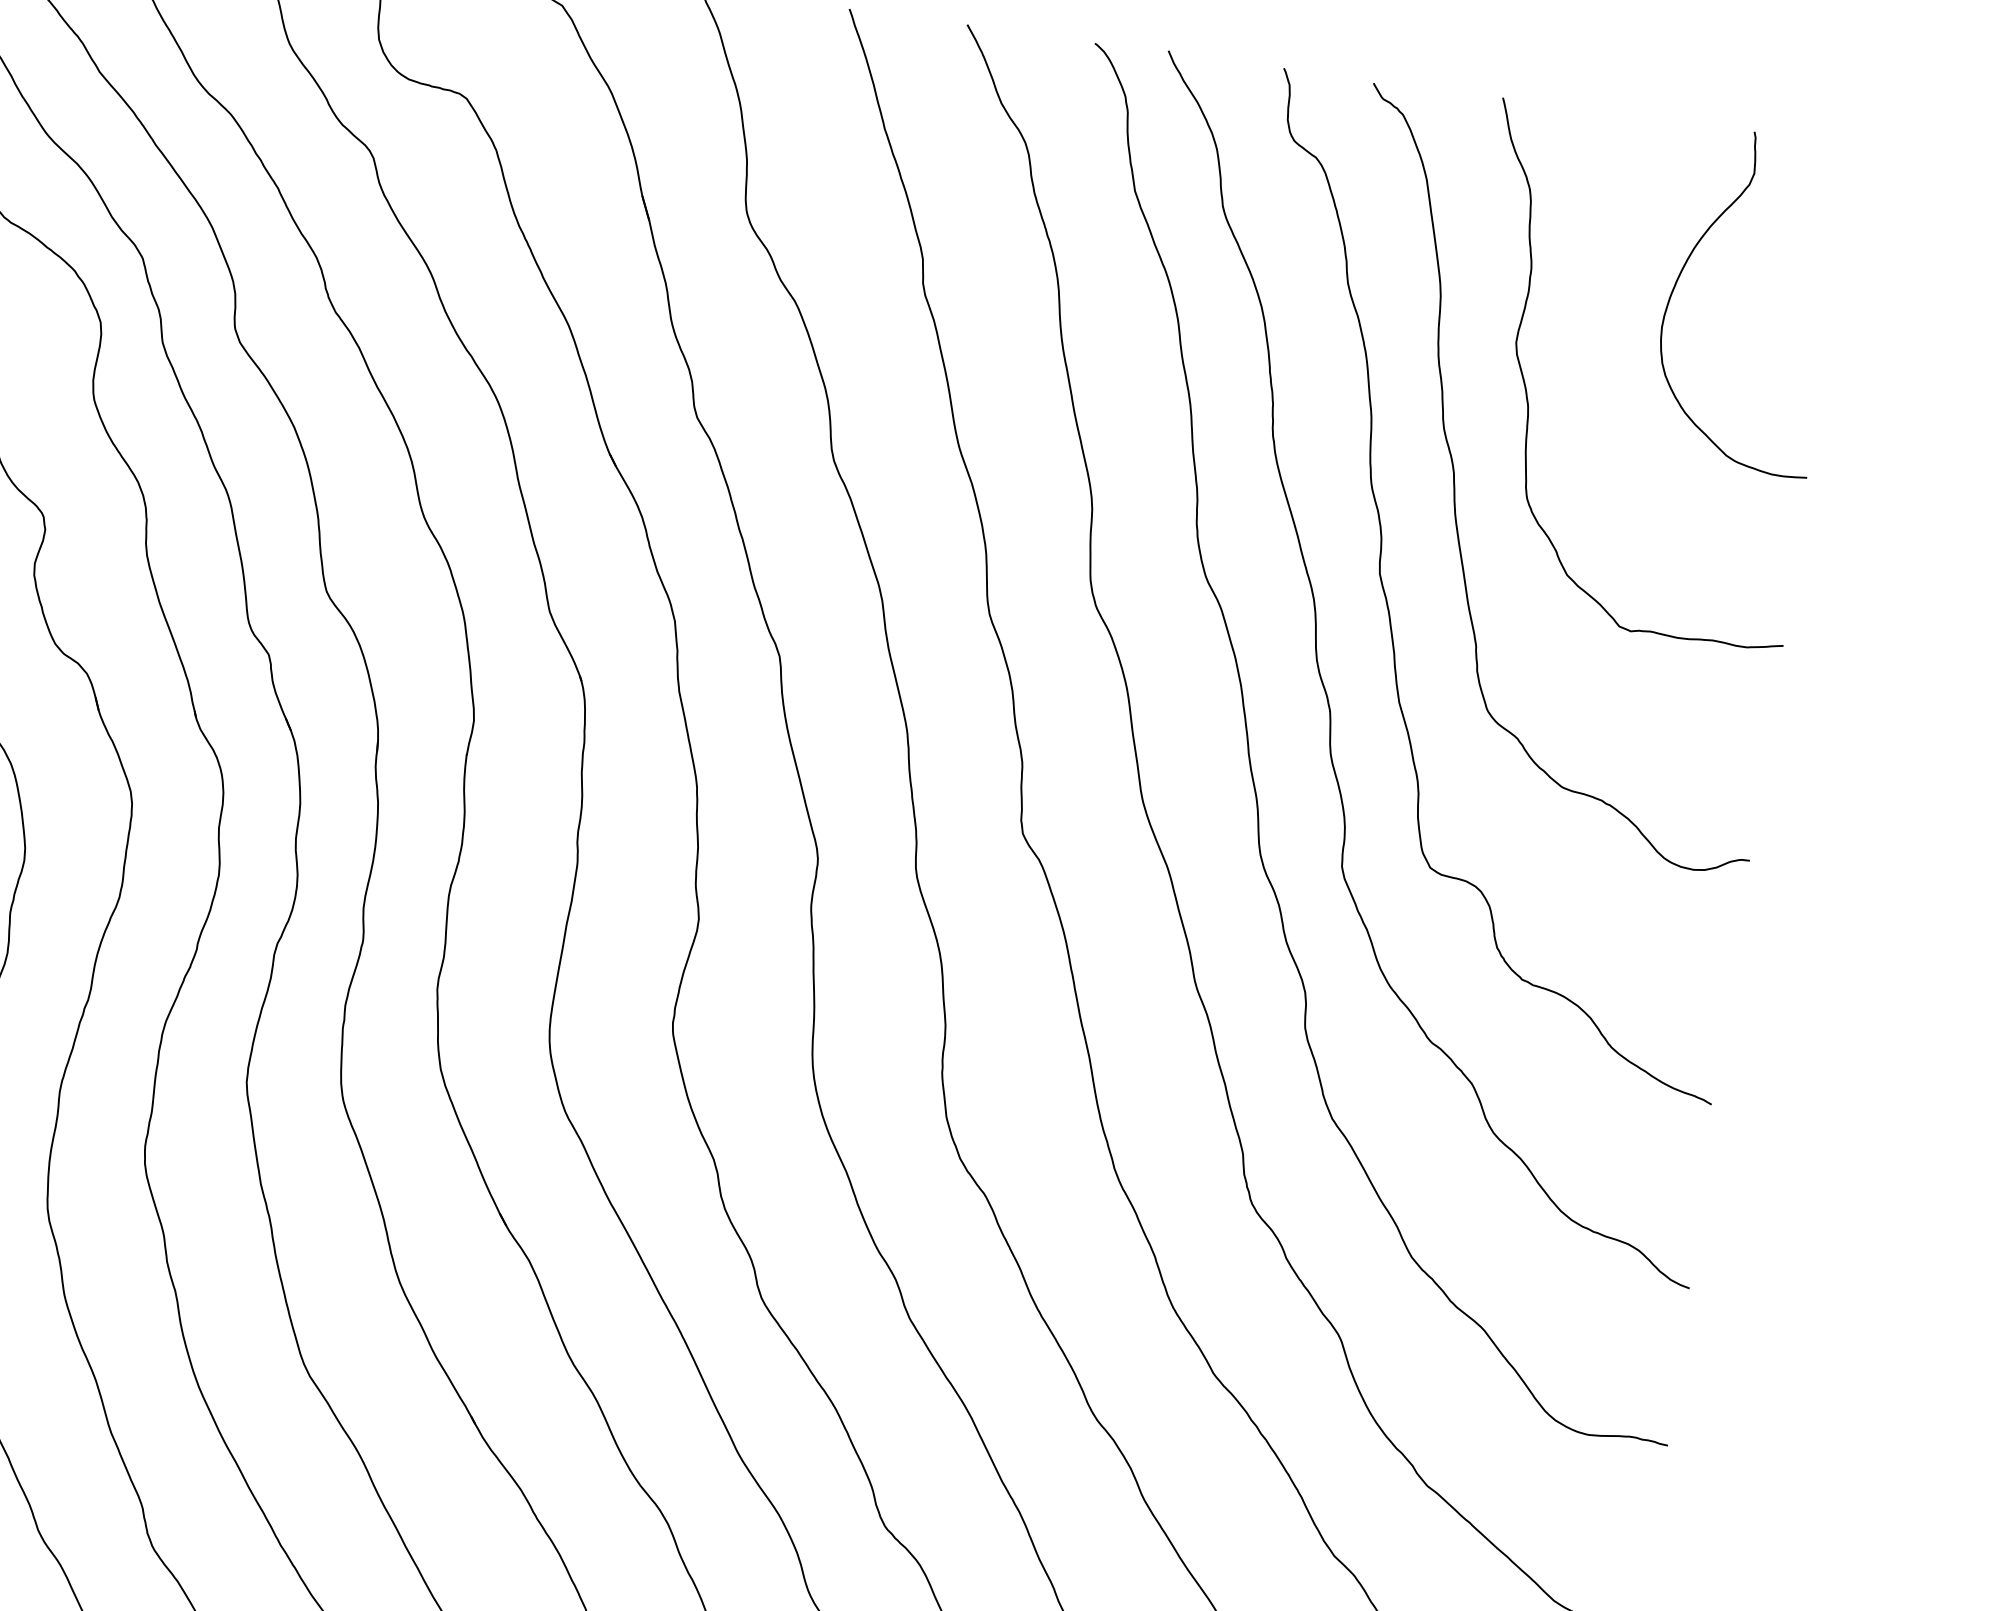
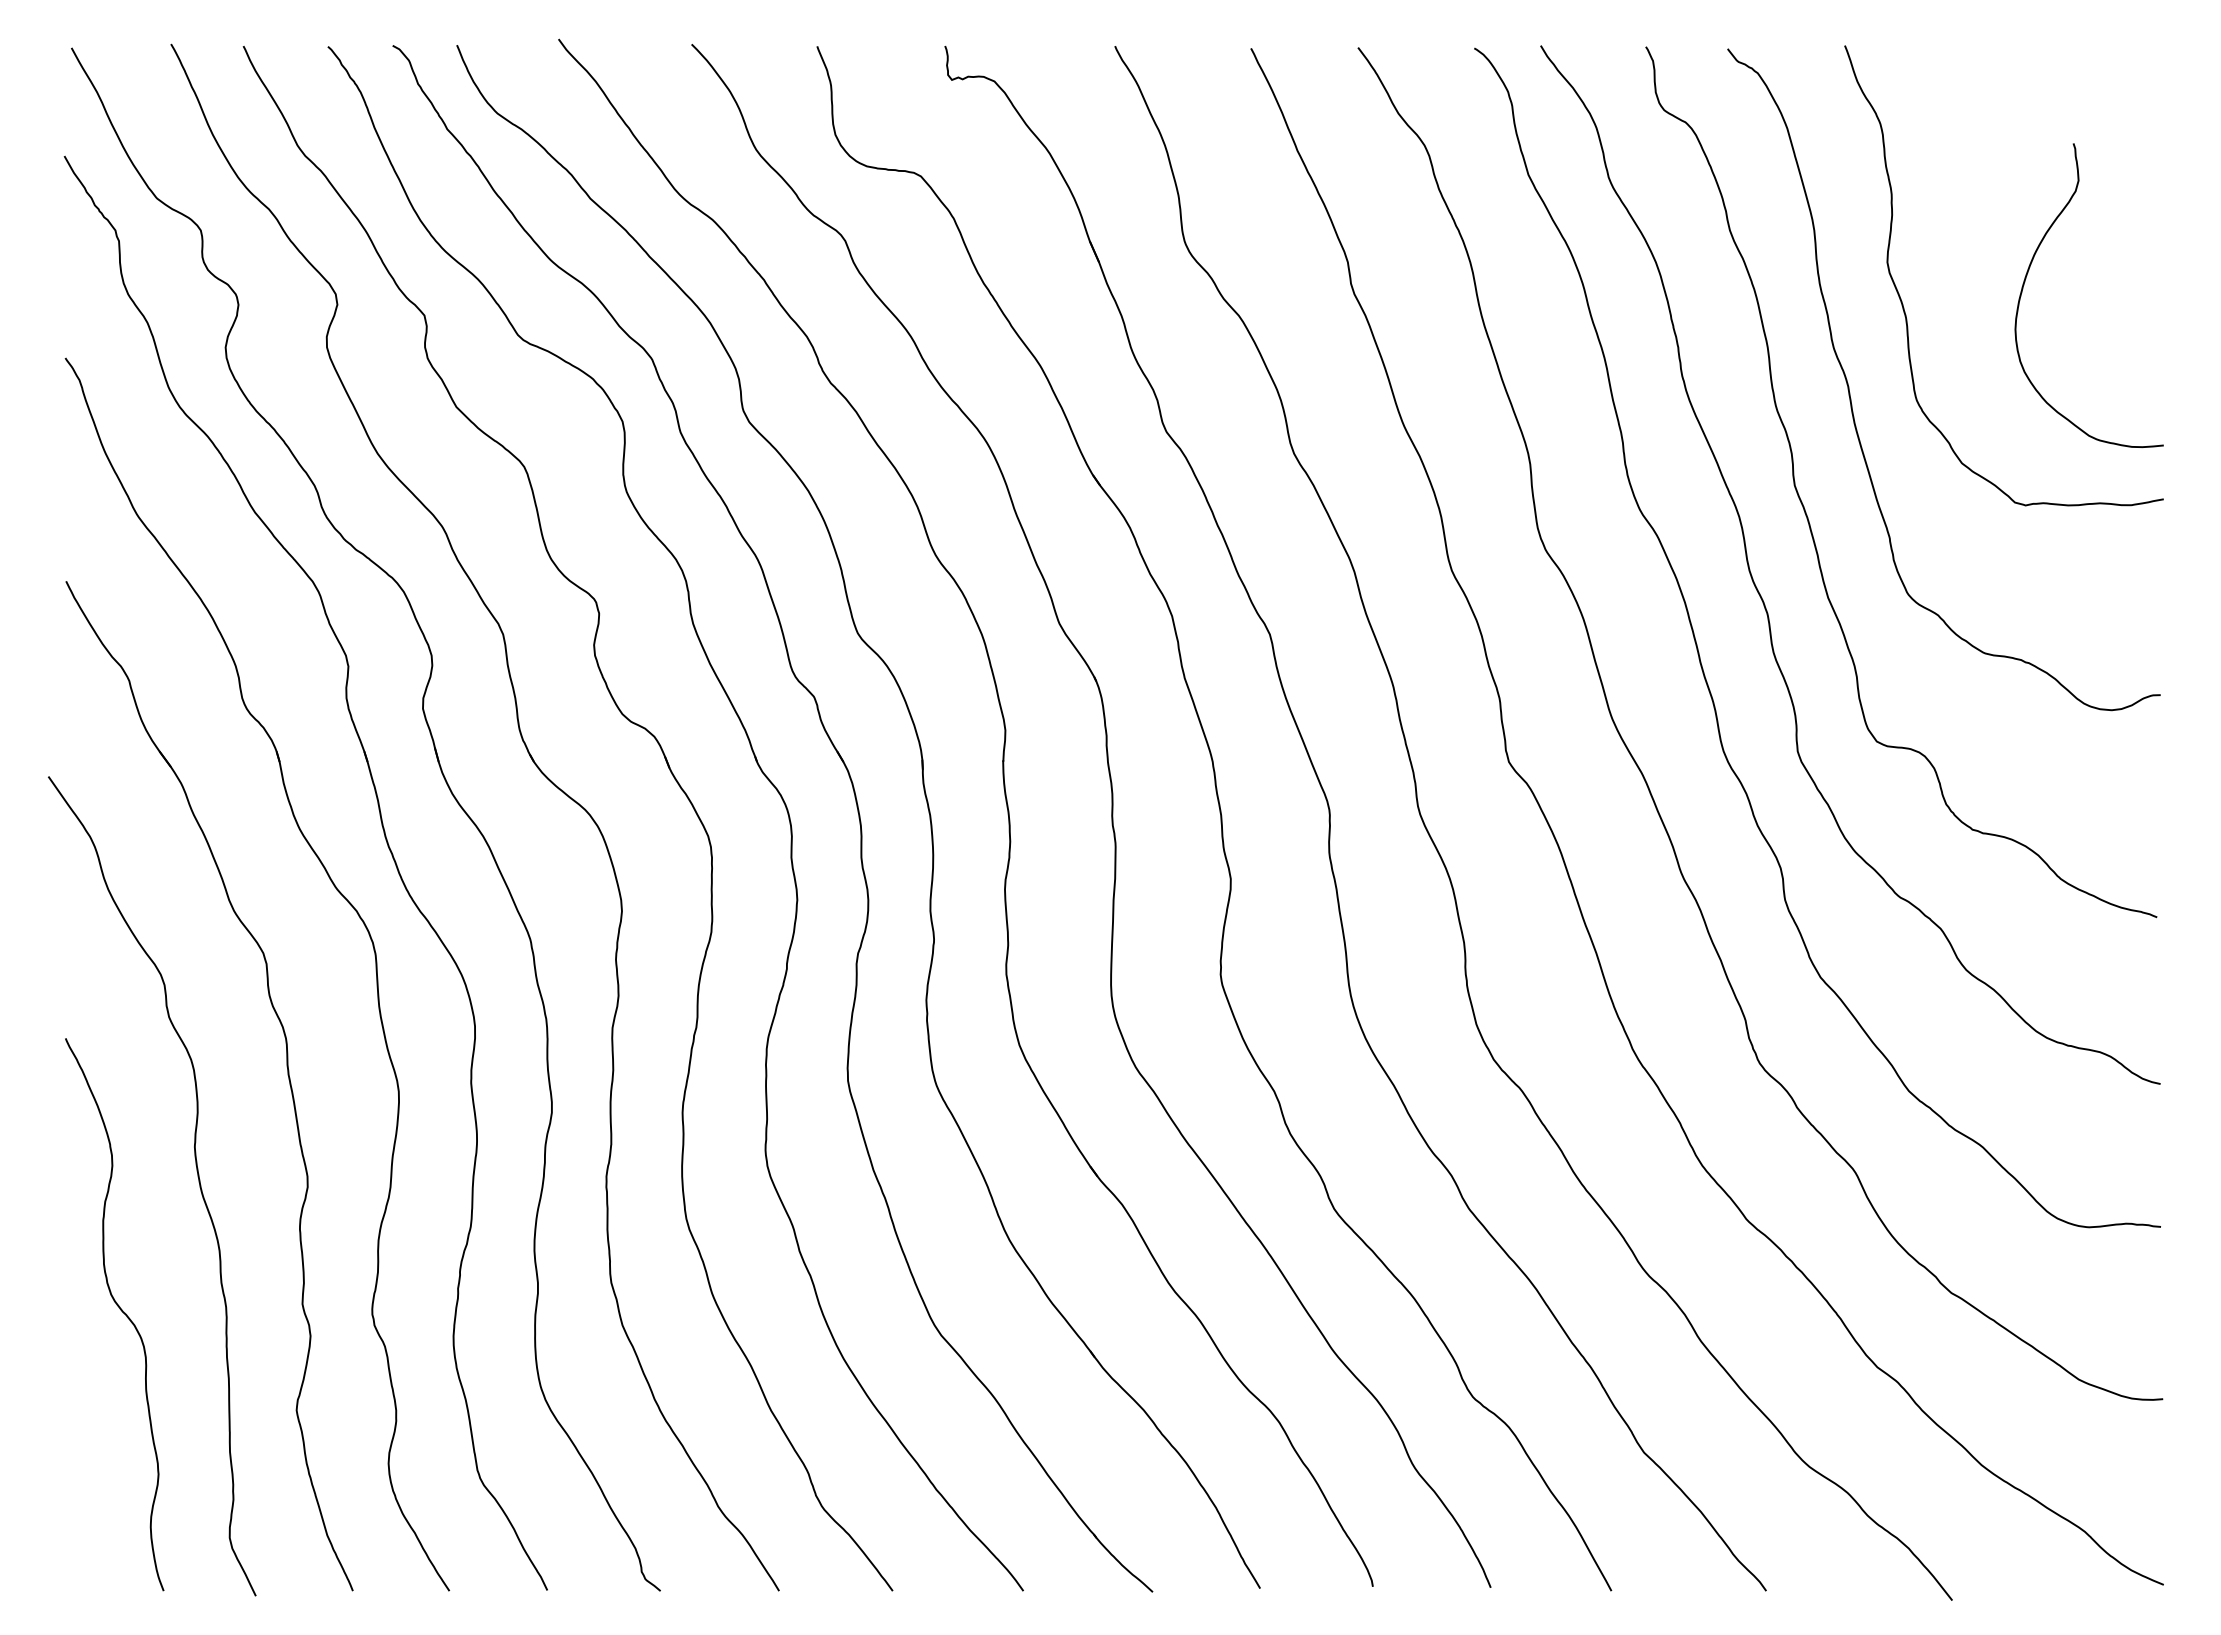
curve: (1686, 264) -> (2029, 270), moved

